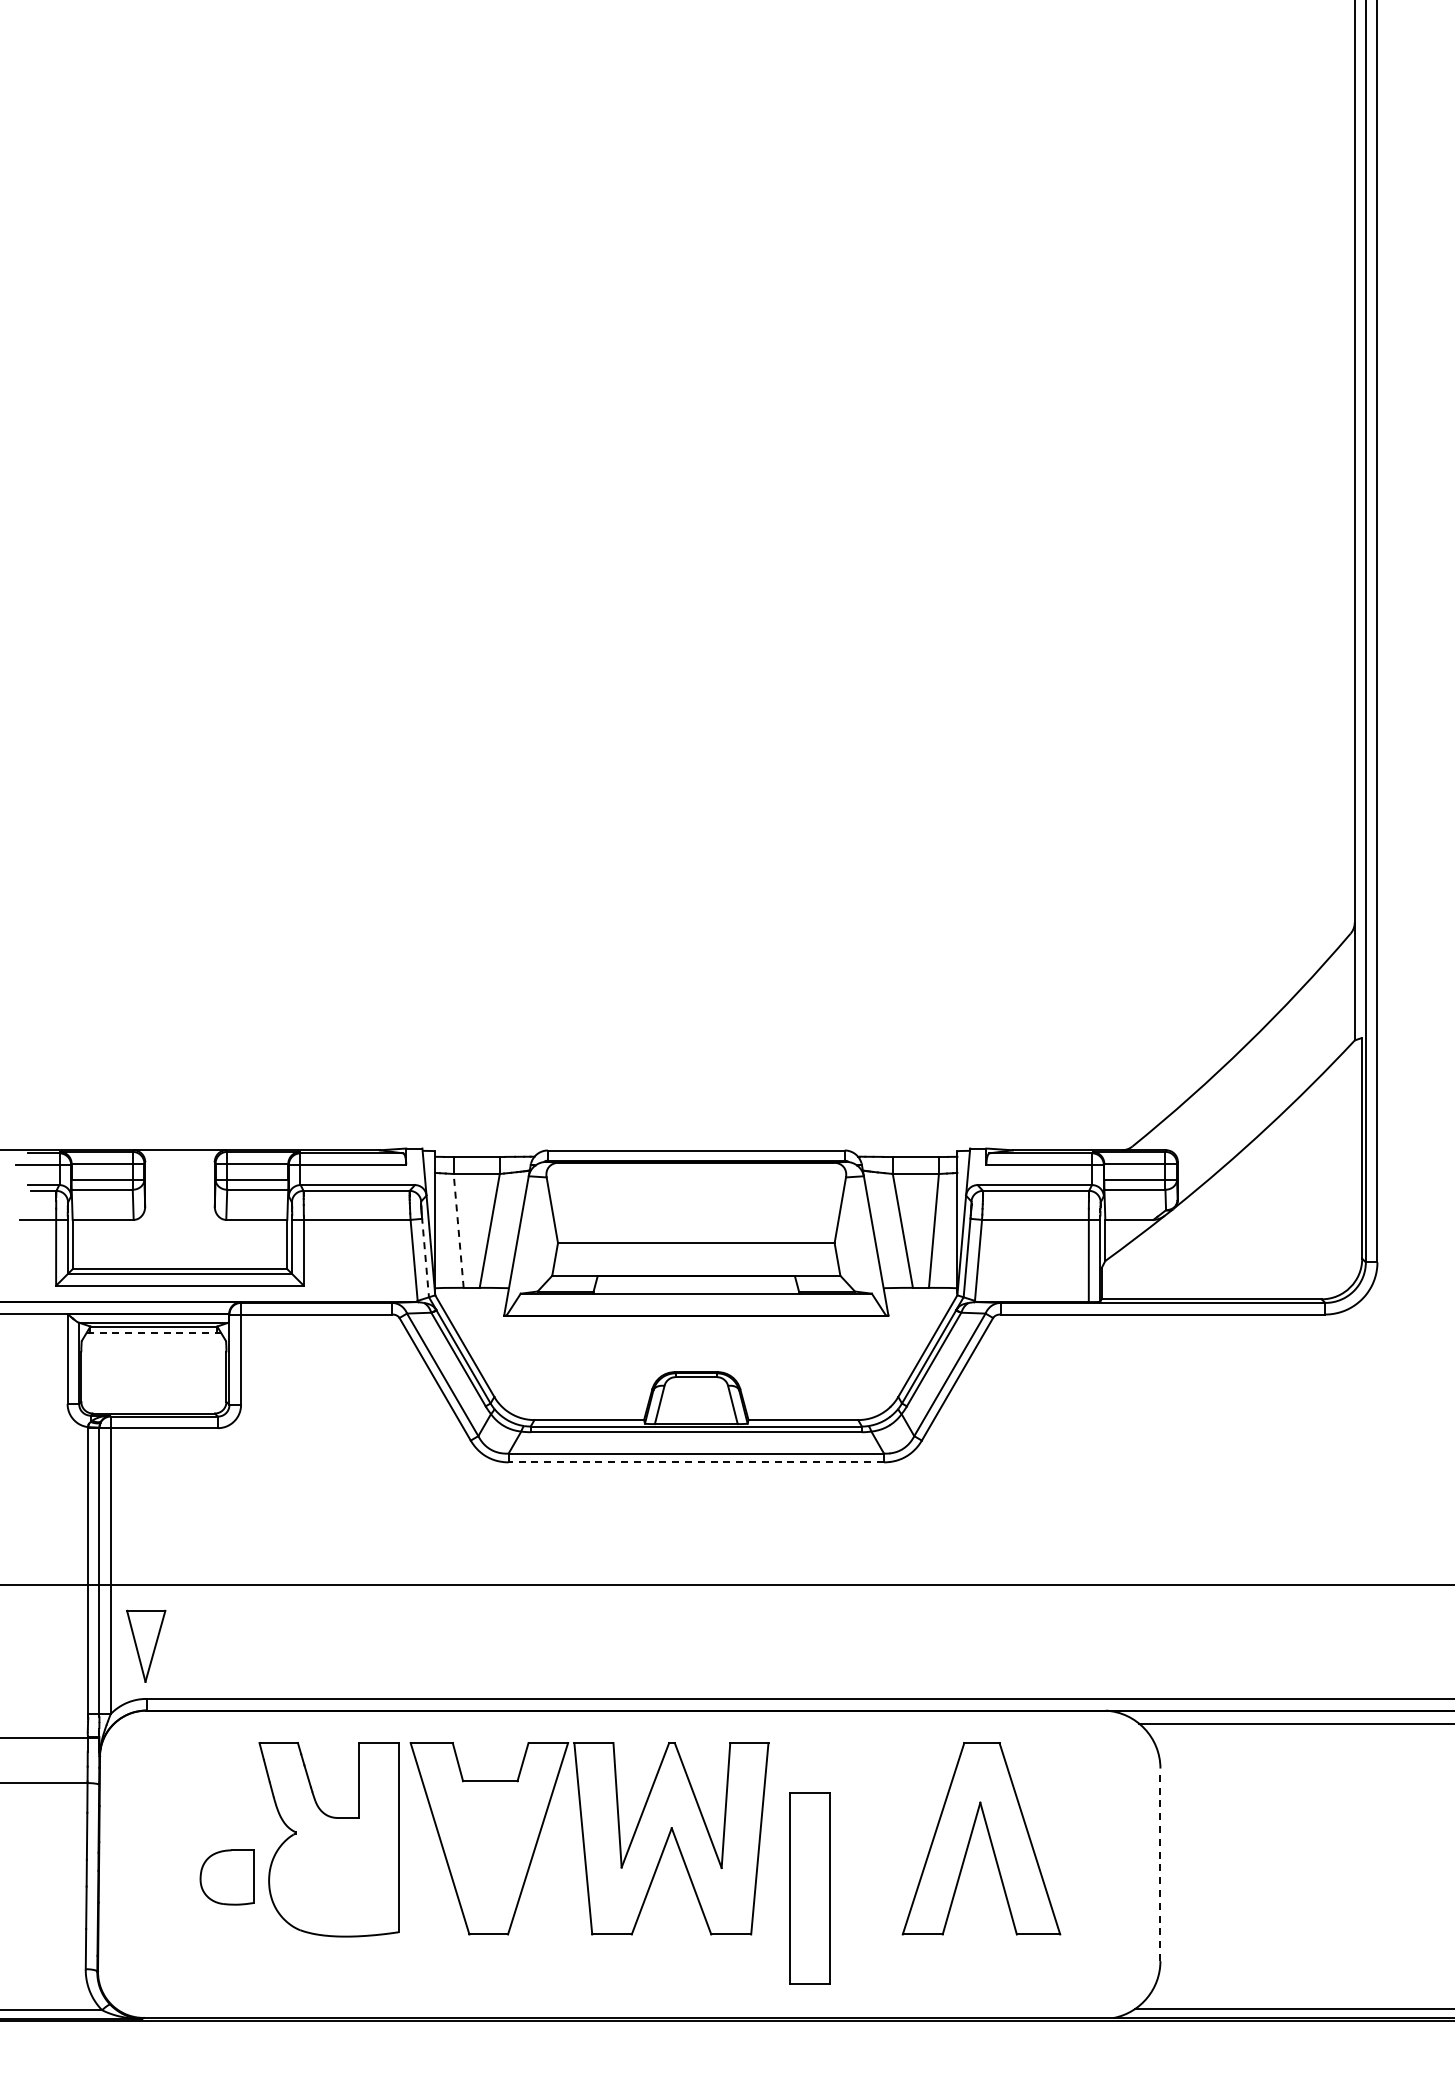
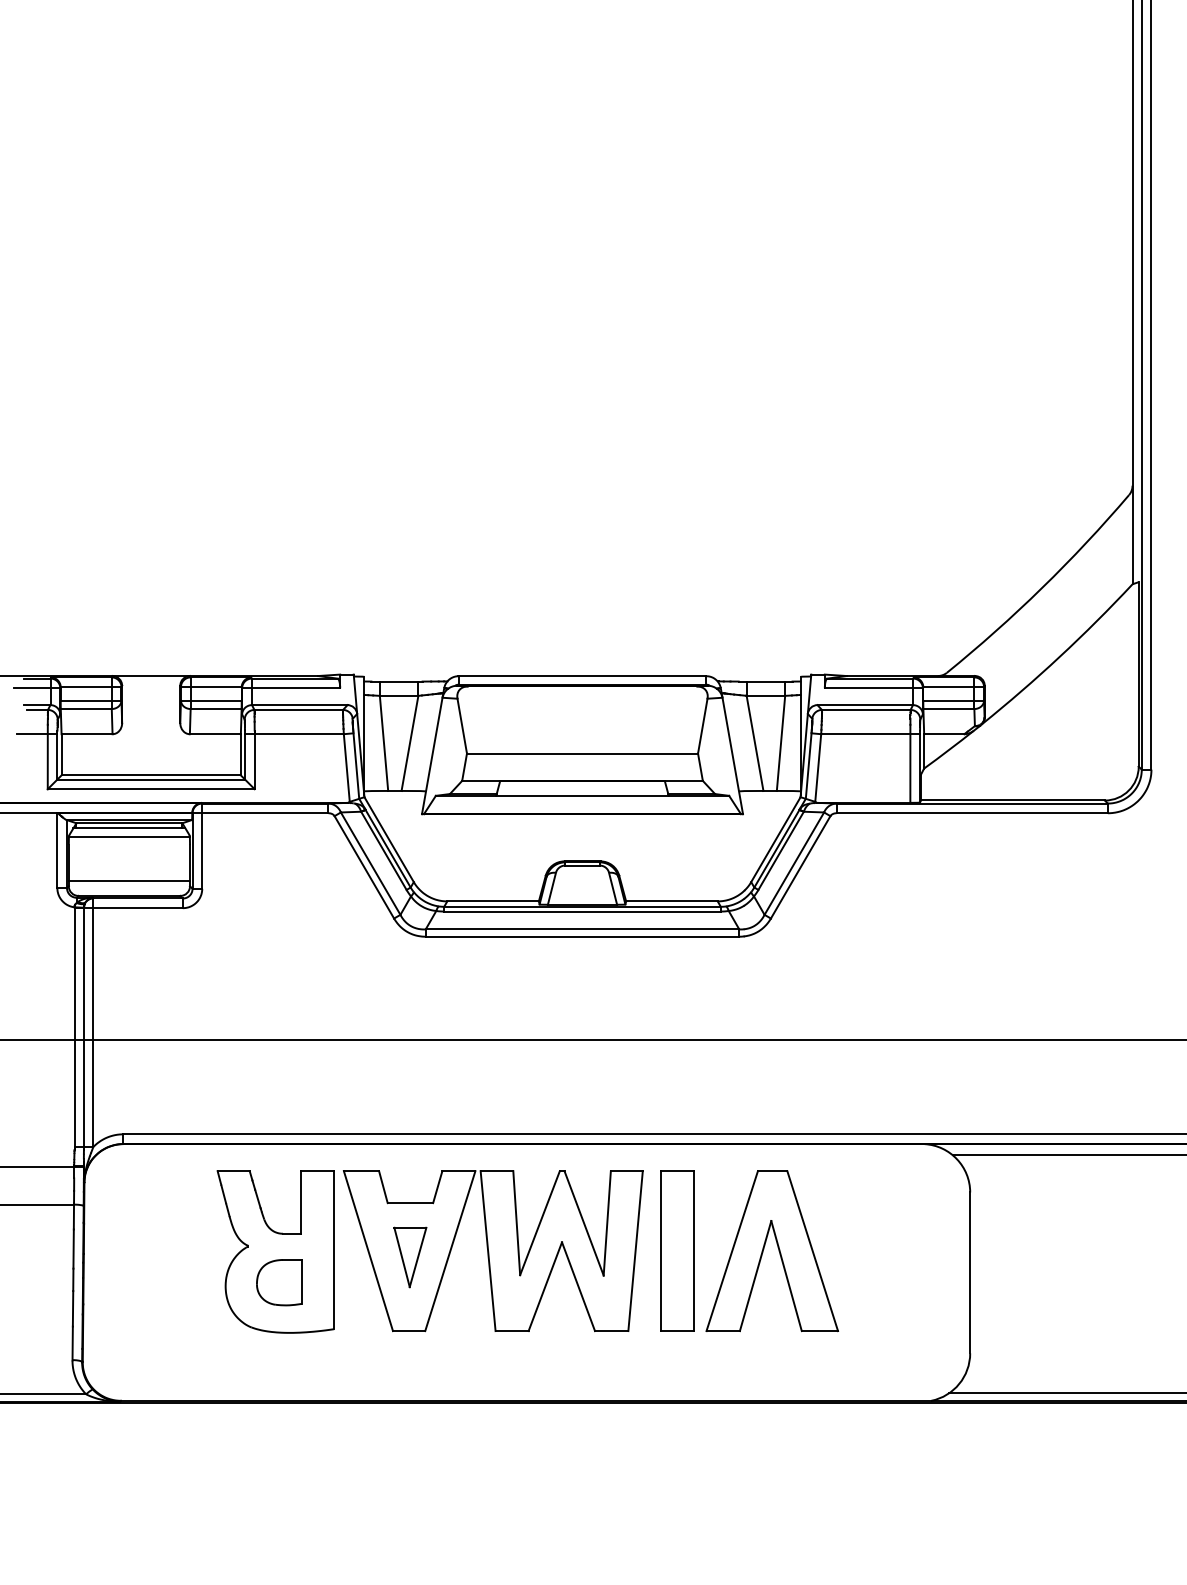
line: (458, 1230) -> (383, 743), dashed -> solid
line: (425, 1257) -> (356, 765), dashed -> solid
line: (154, 1332) -> (129, 828), dashed -> solid
line: (153, 1343) -> (129, 837), added
line: (153, 1395) -> (129, 880), added
line: (696, 1462) -> (582, 936), dashed -> solid
part: (146, 1645) -> (410, 1256), moved
part: (988, 1836) -> (778, 1249), moved
line: (1160, 1864) -> (970, 1272), dashed -> solid
part: (226, 1877) -> (278, 1282), moved
part: (809, 1888) -> (677, 1250), moved

